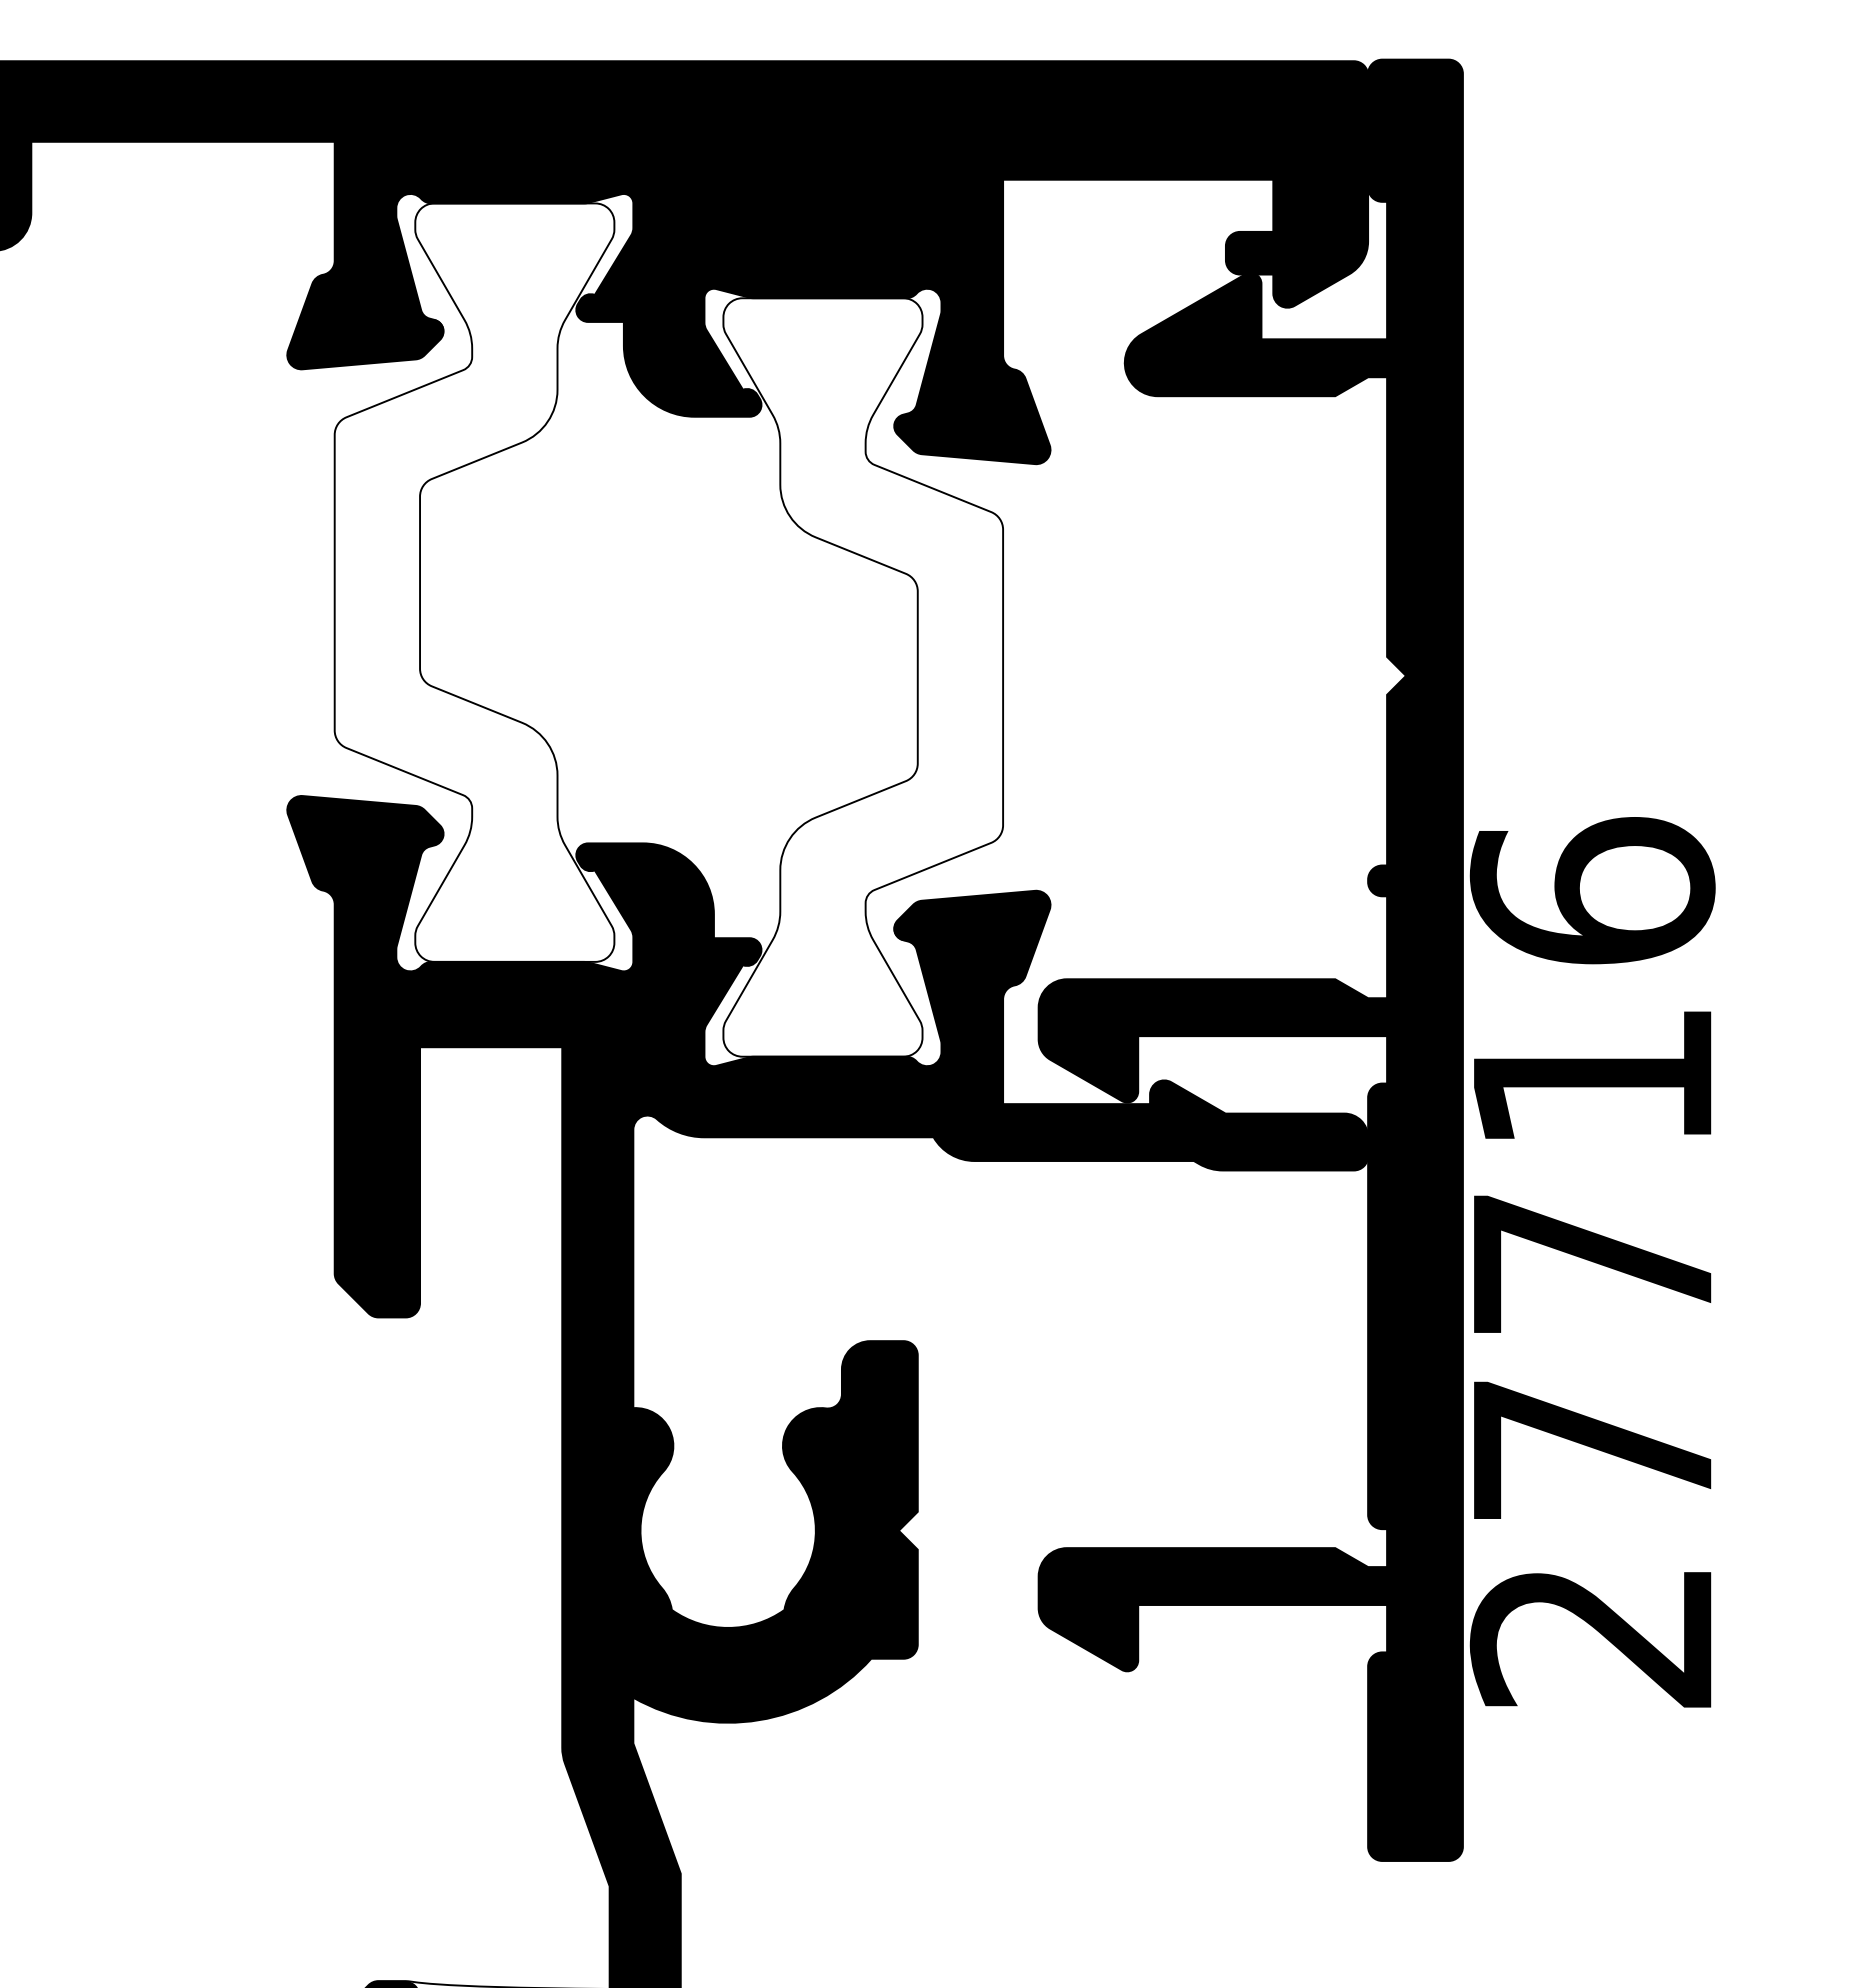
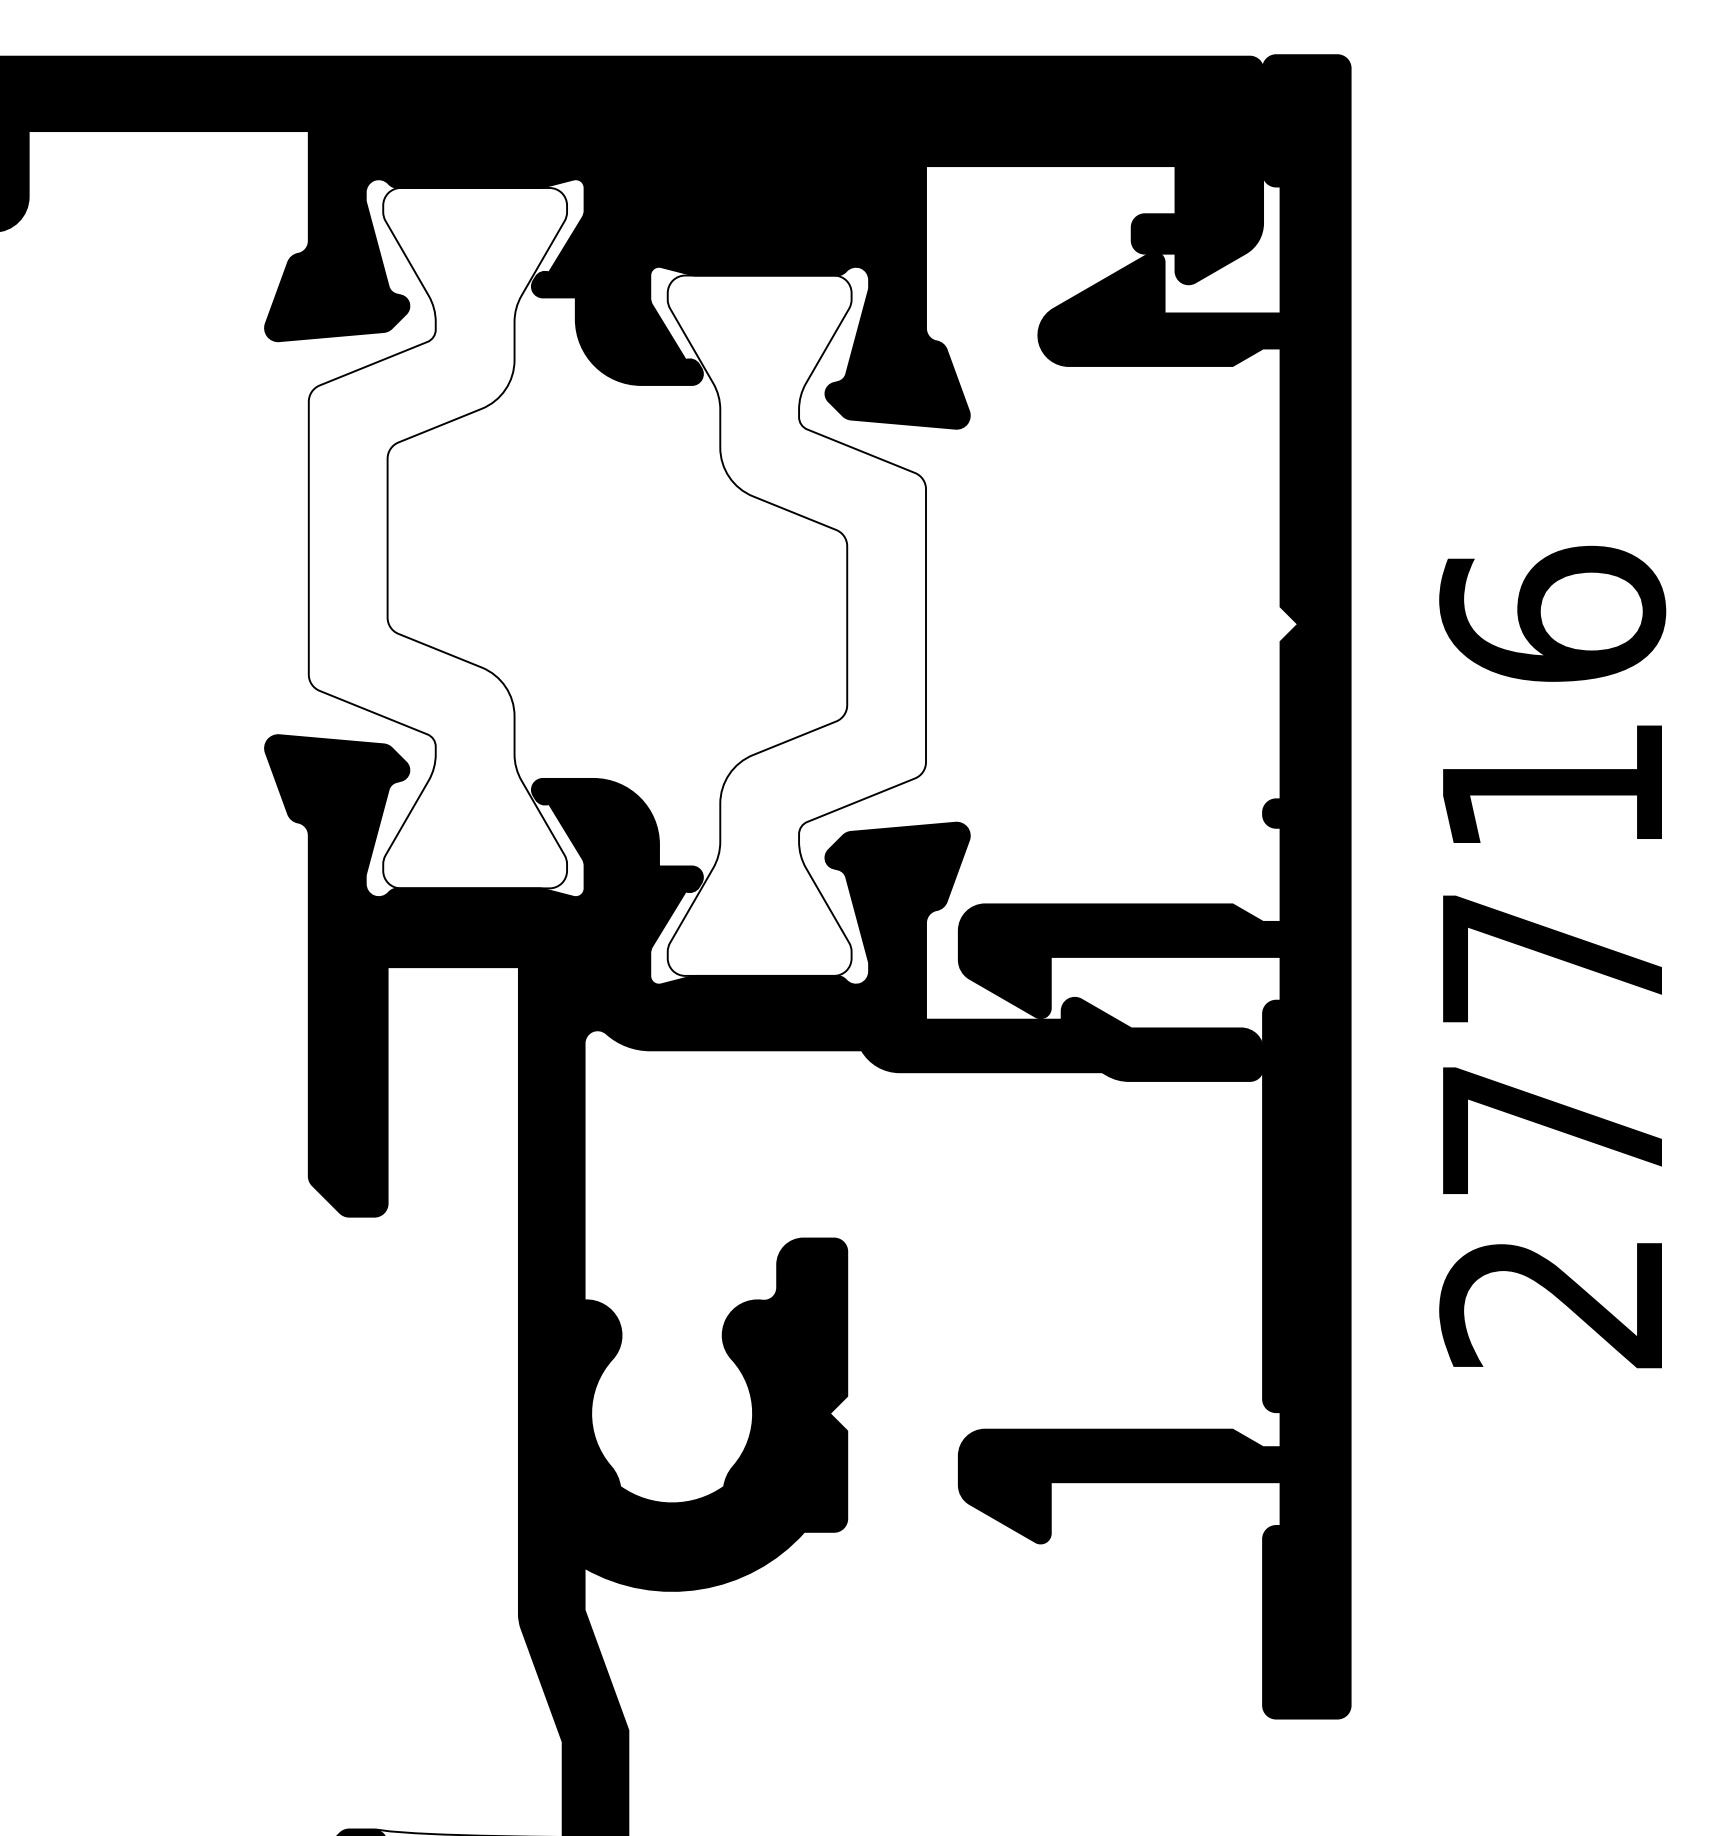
text: (1592, 1262) -> (1552, 957), moved

